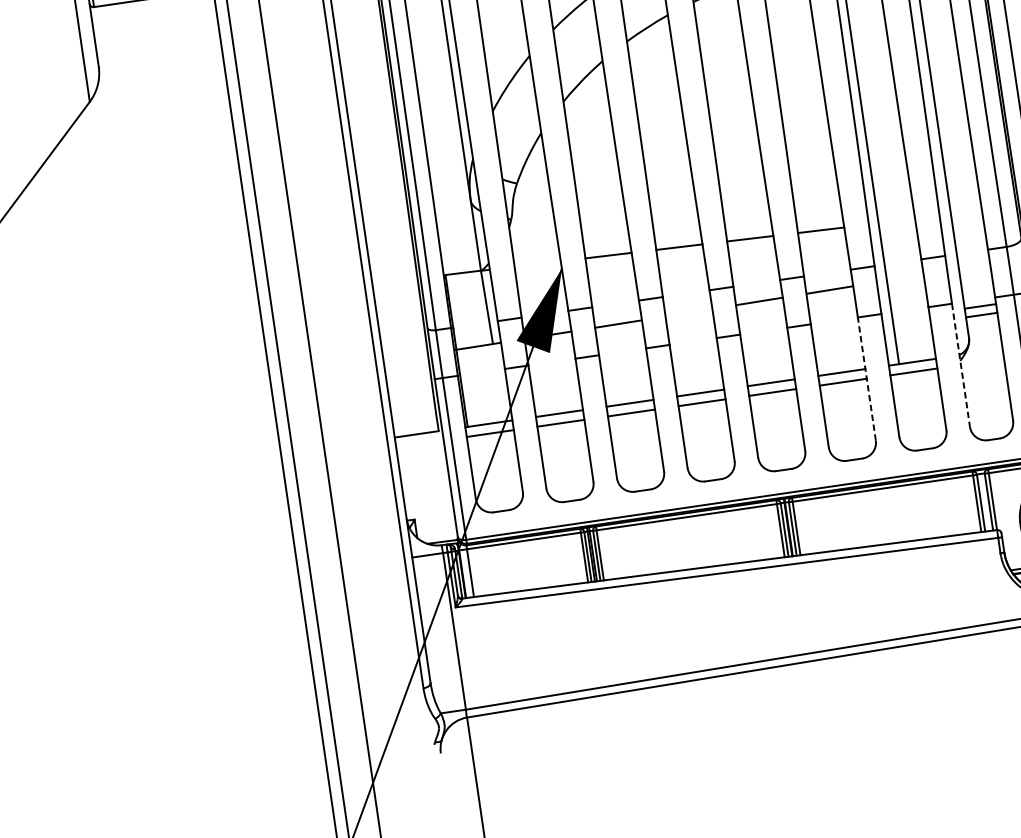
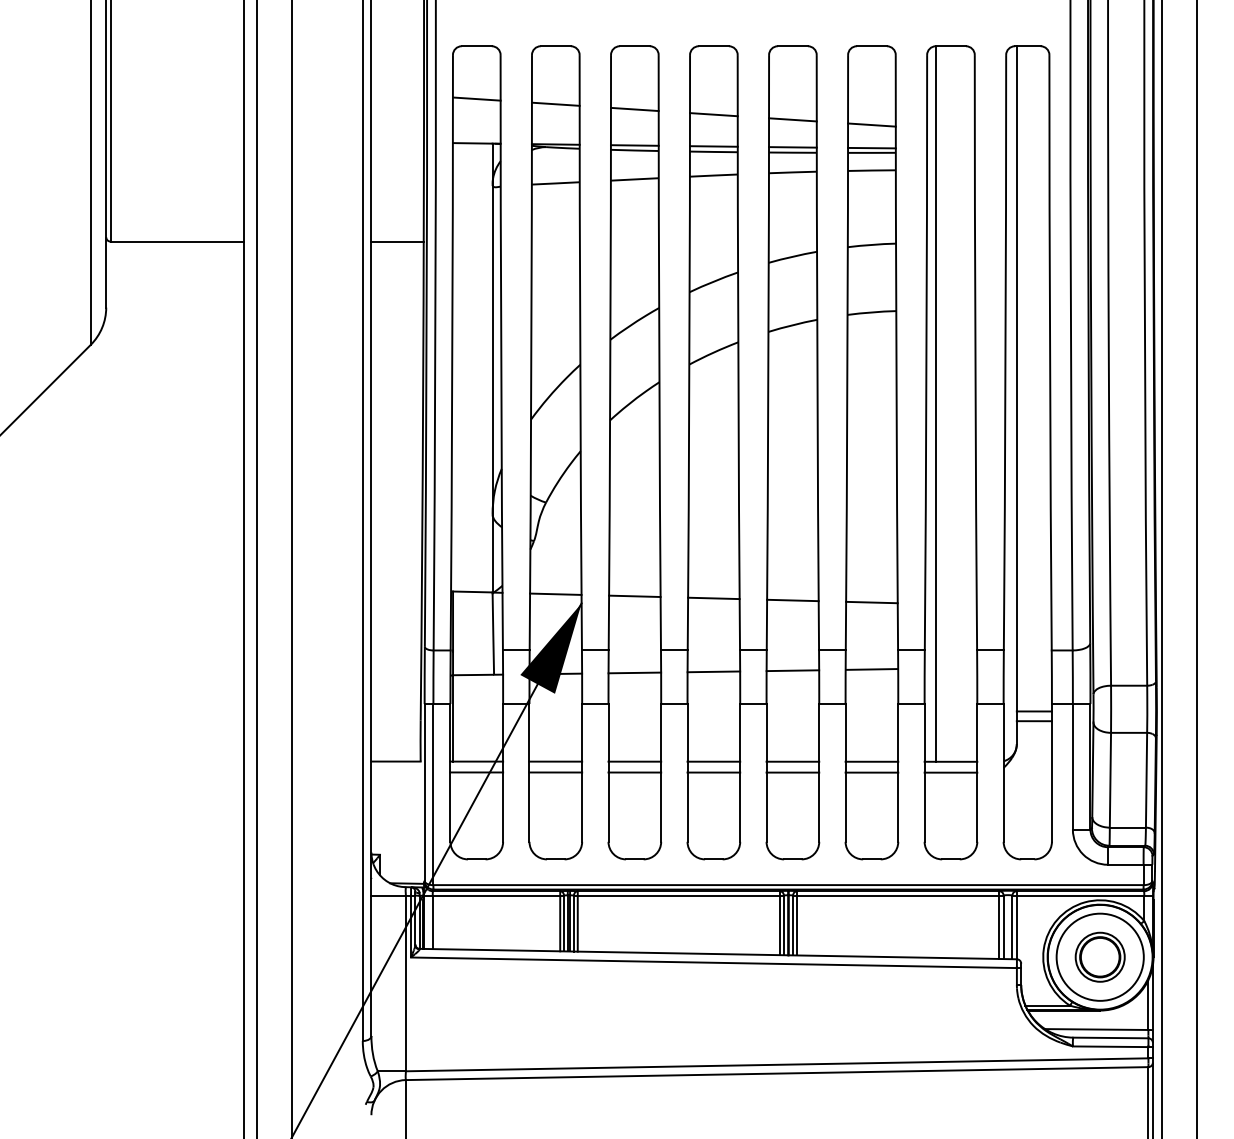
line: (537, 263) -> (555, 593), added
line: (688, 312) -> (713, 671), added
line: (960, 364) -> (1003, 772), dashed -> solid
line: (867, 378) -> (898, 772), dashed -> solid

